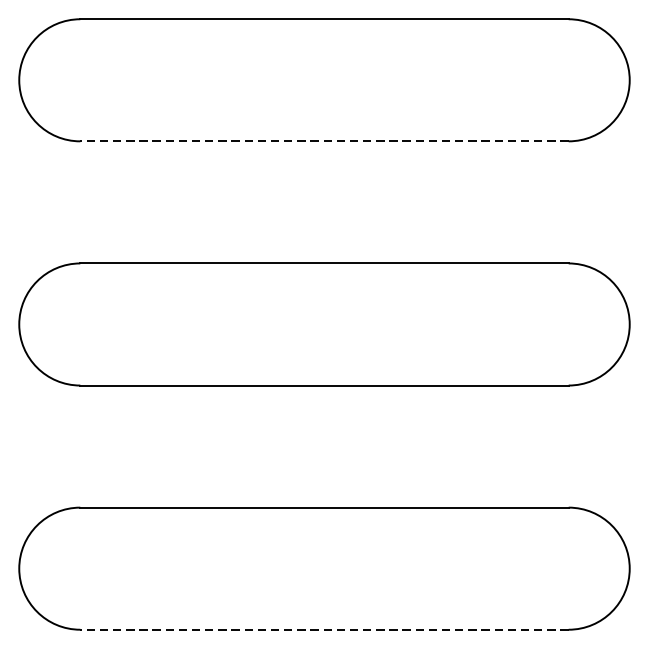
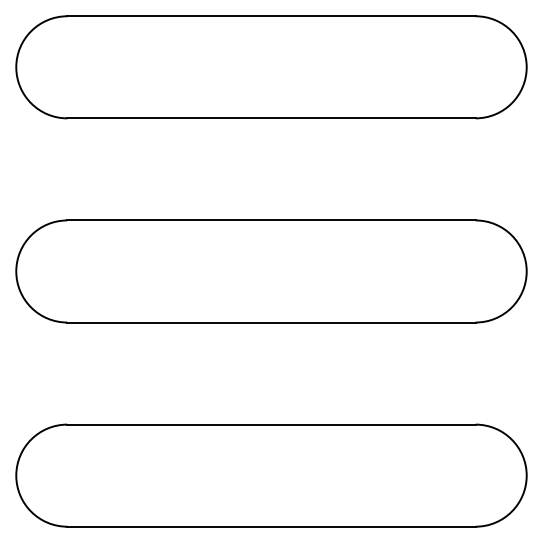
line: (324, 141) -> (271, 118), dashed -> solid
line: (324, 629) -> (271, 526), dashed -> solid

